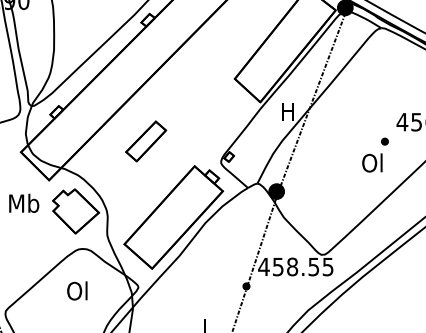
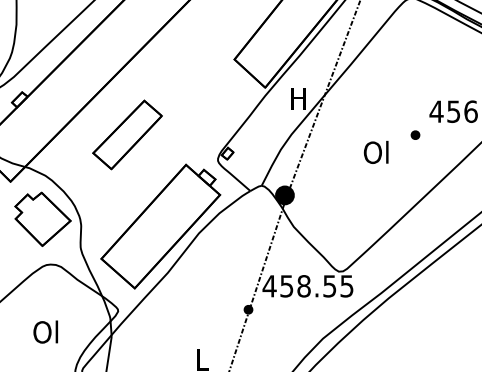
part: (145, 141) -> (126, 134), size x1.43
text: (372, 162) -> (376, 151), moved
text: (77, 290) -> (45, 331), moved

